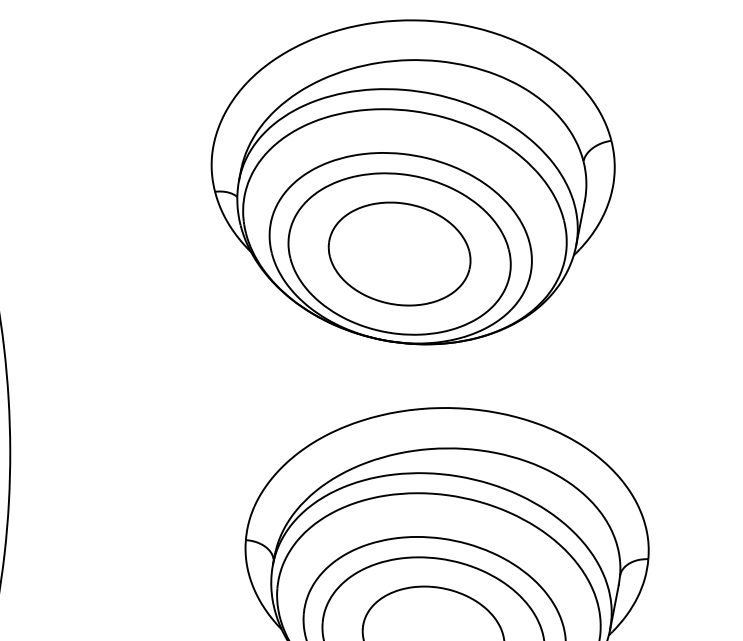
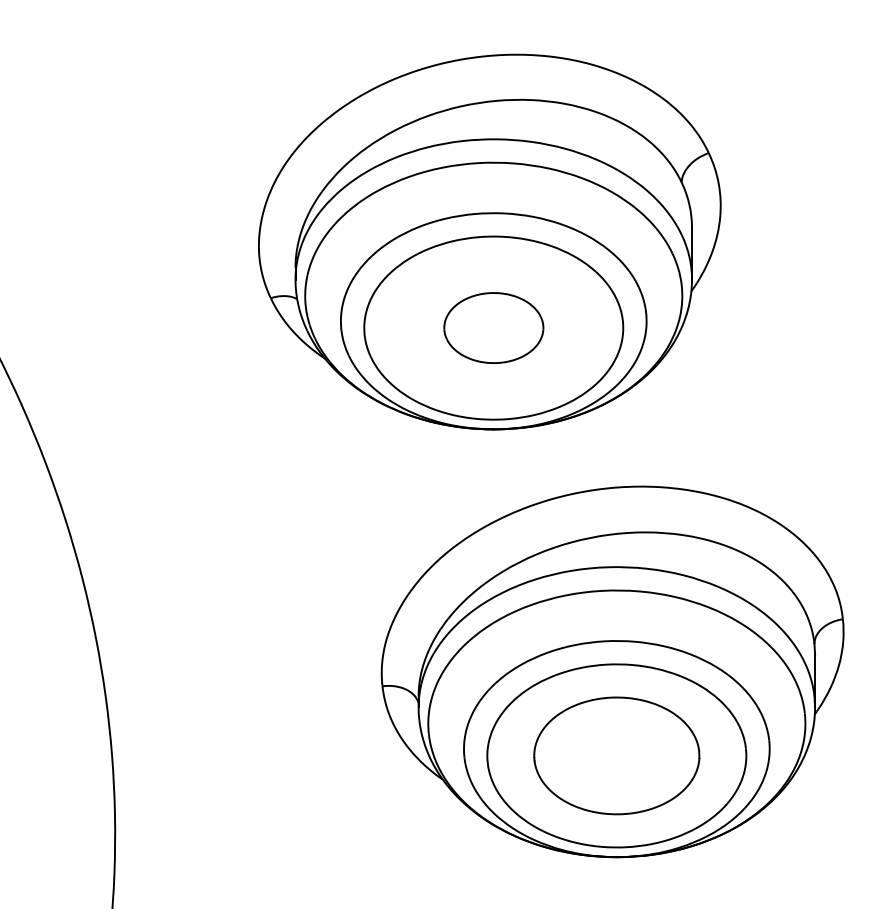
part: (399, 253) -> (493, 327), size x0.6

